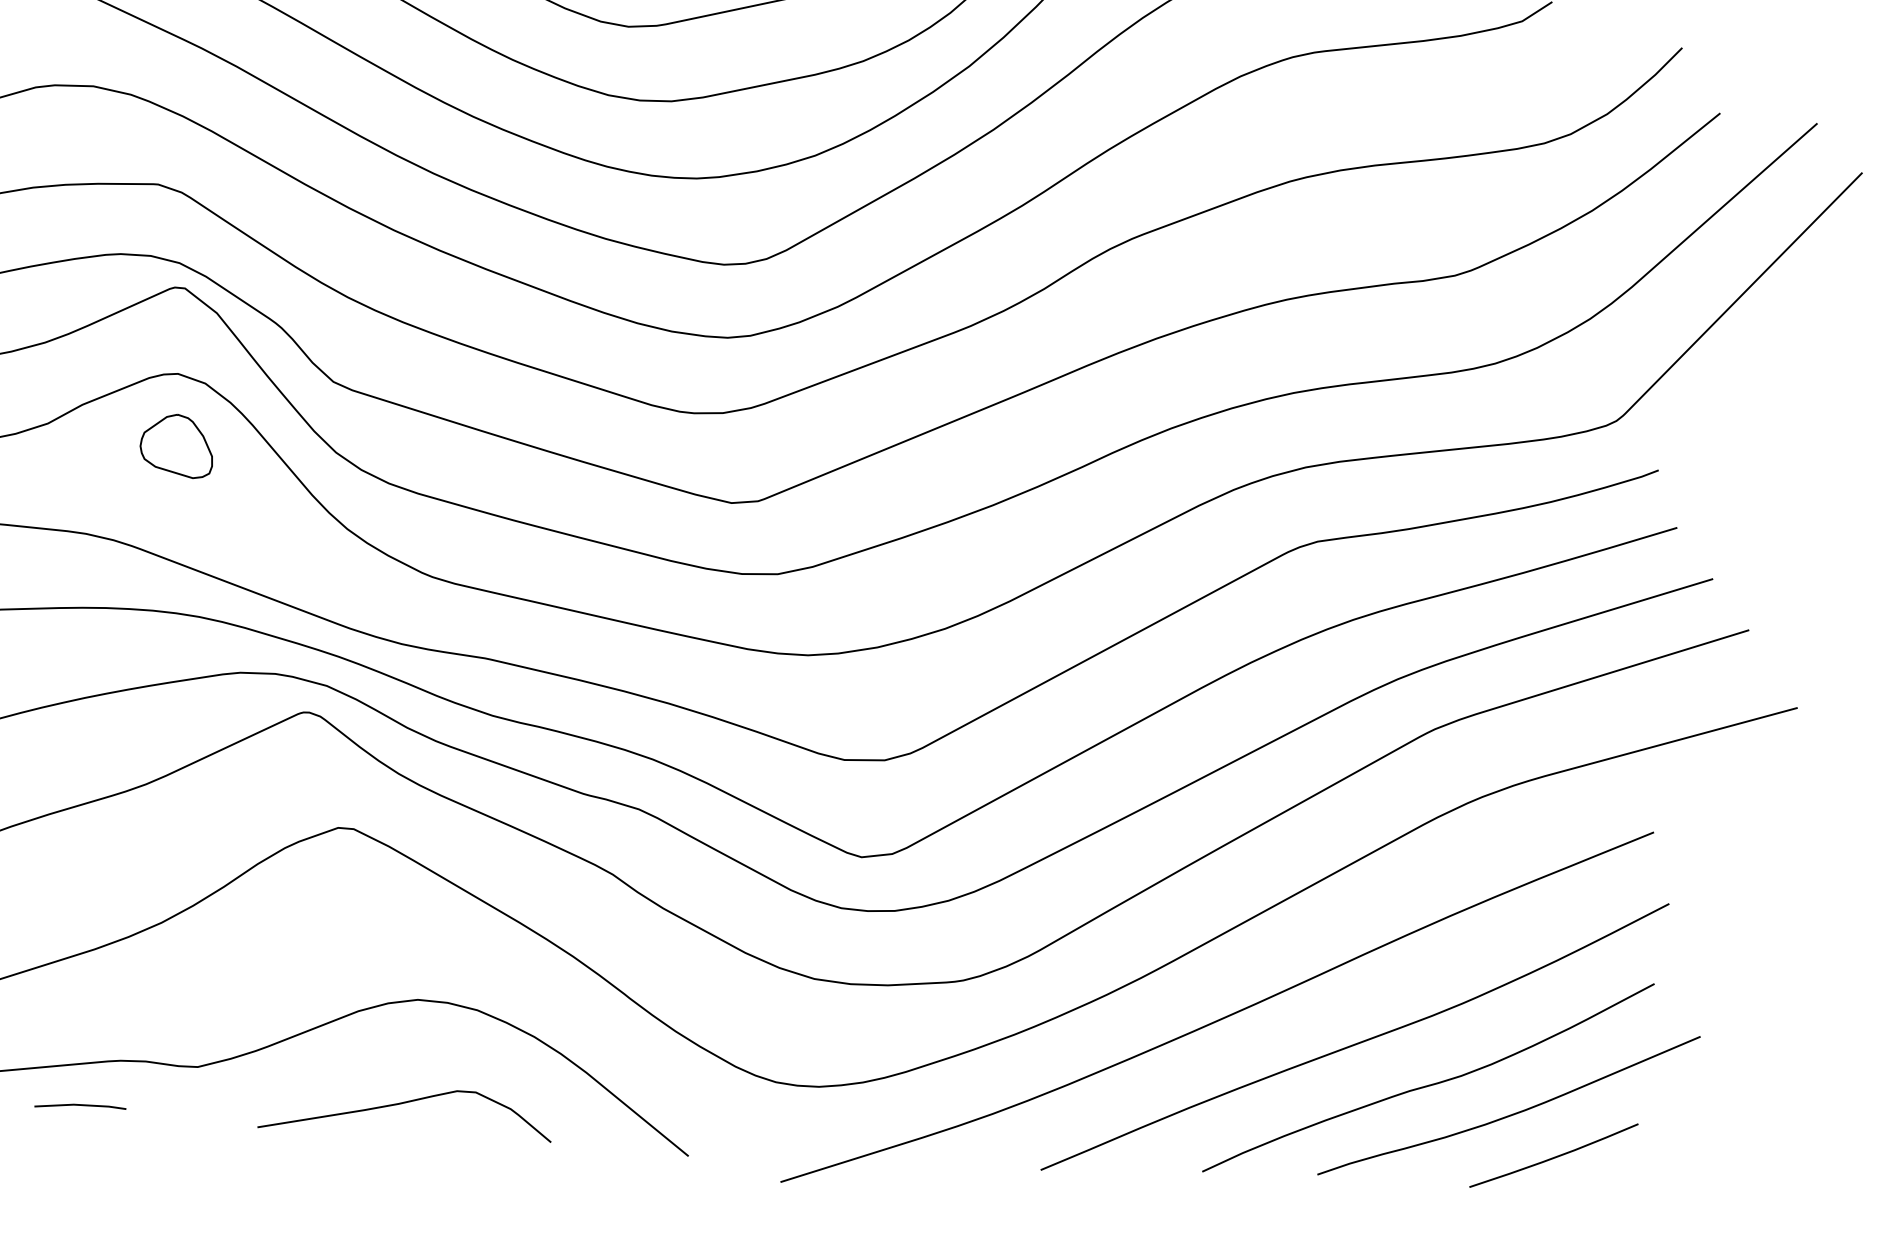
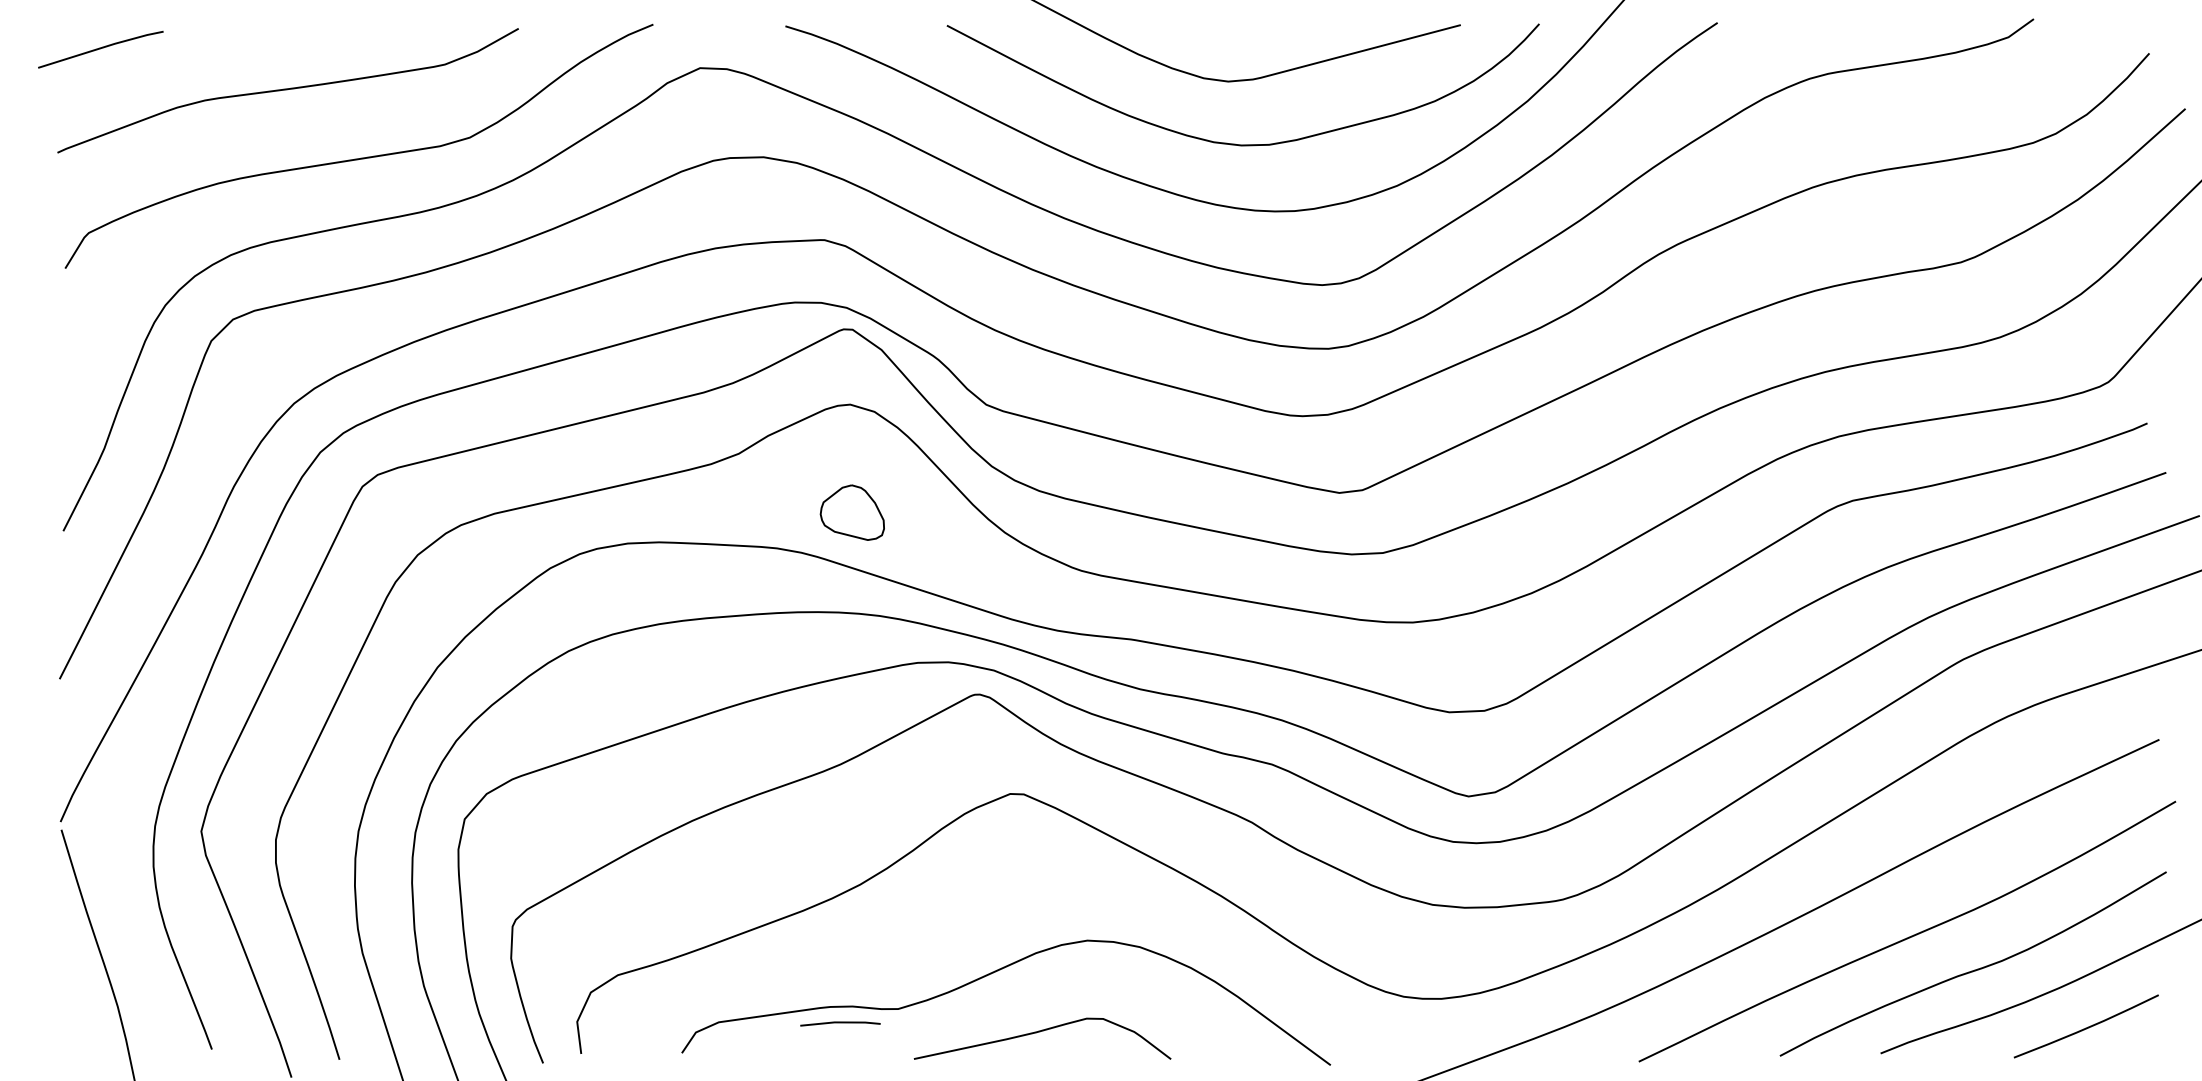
part: (175, 445) -> (851, 512), moved
curve: (403, 1104) -> (1040, 1032), moved
line: (80, 1106) -> (840, 1023), moved

